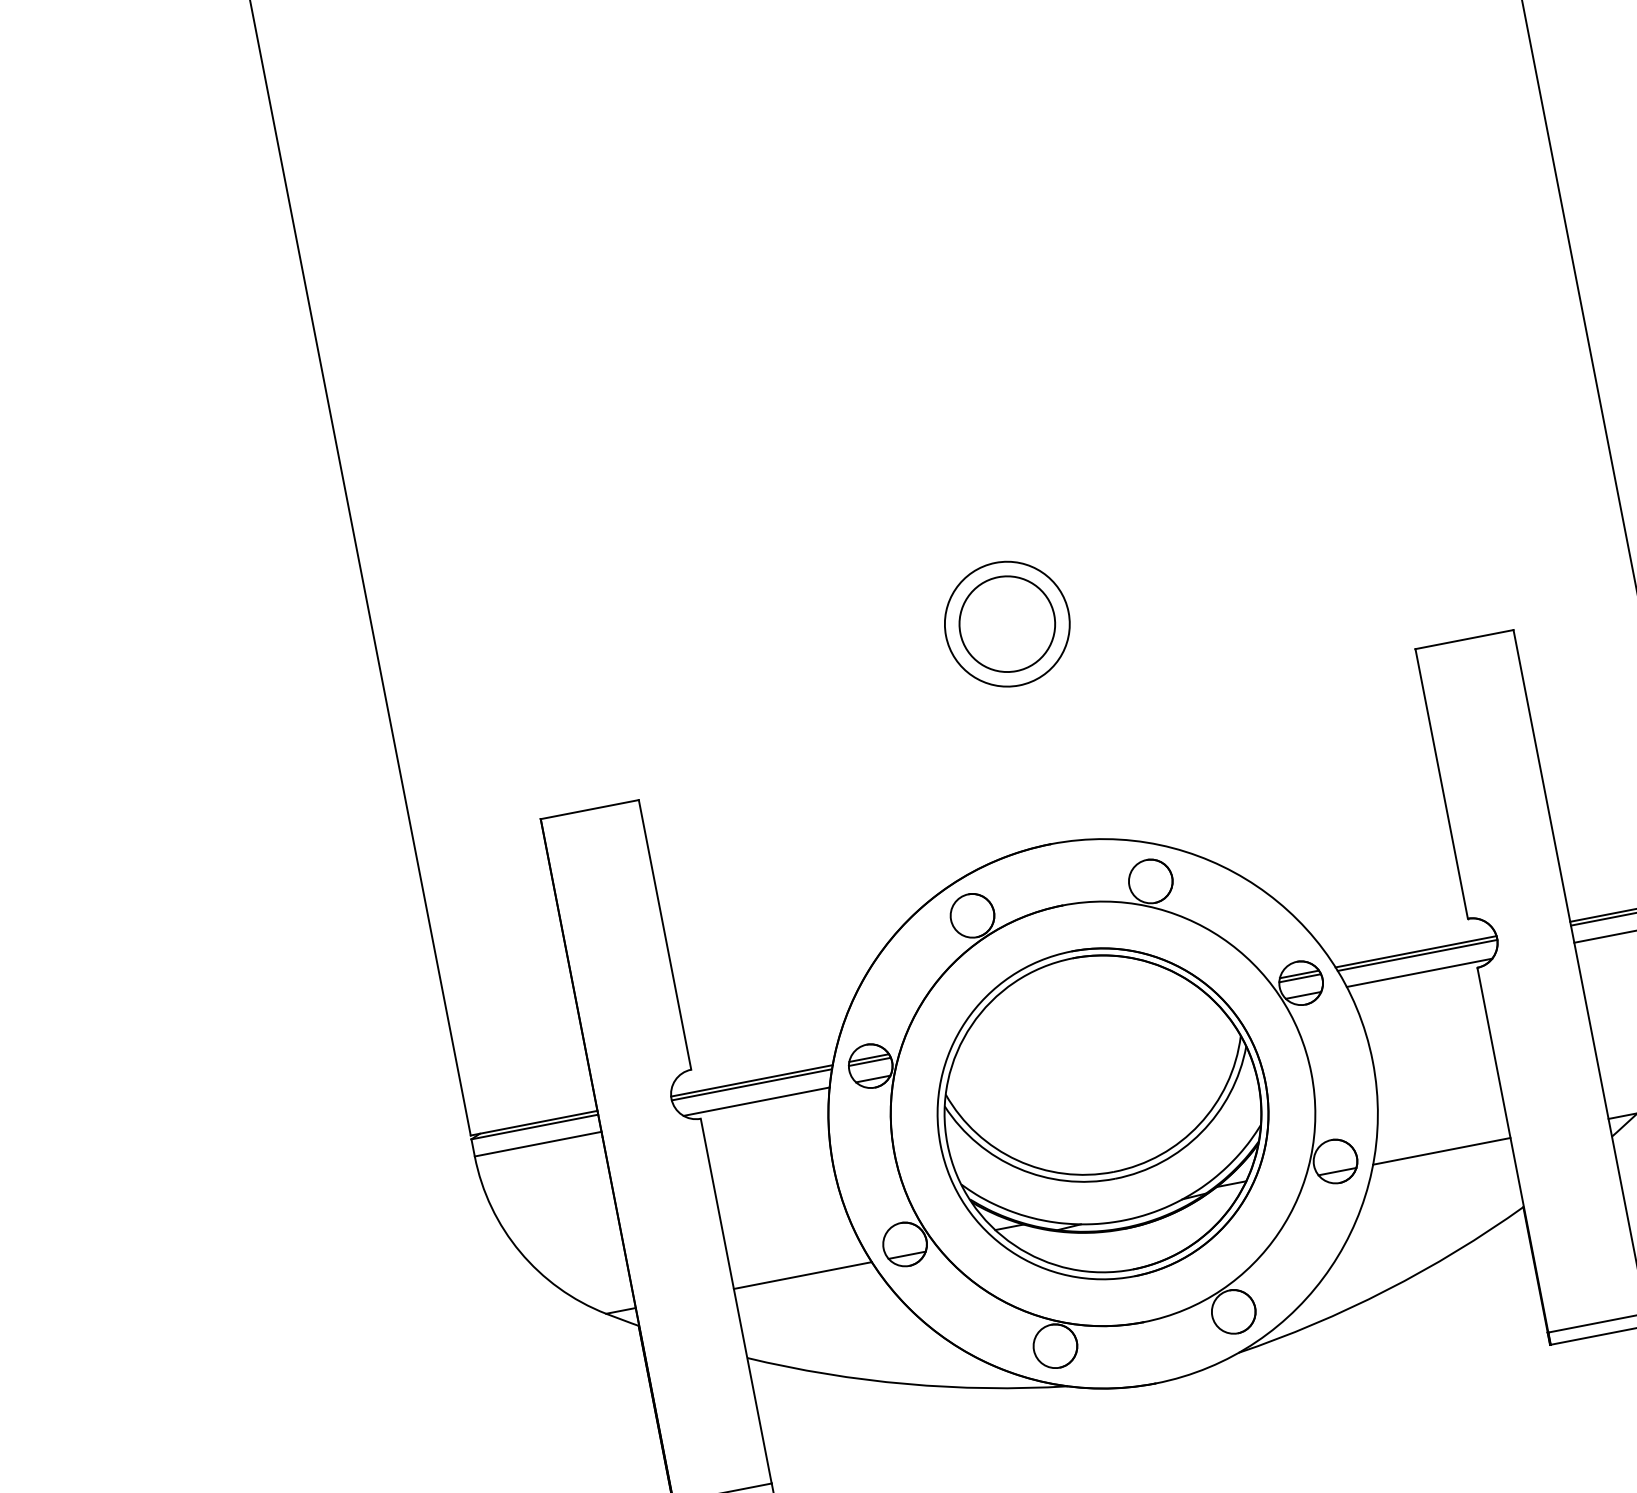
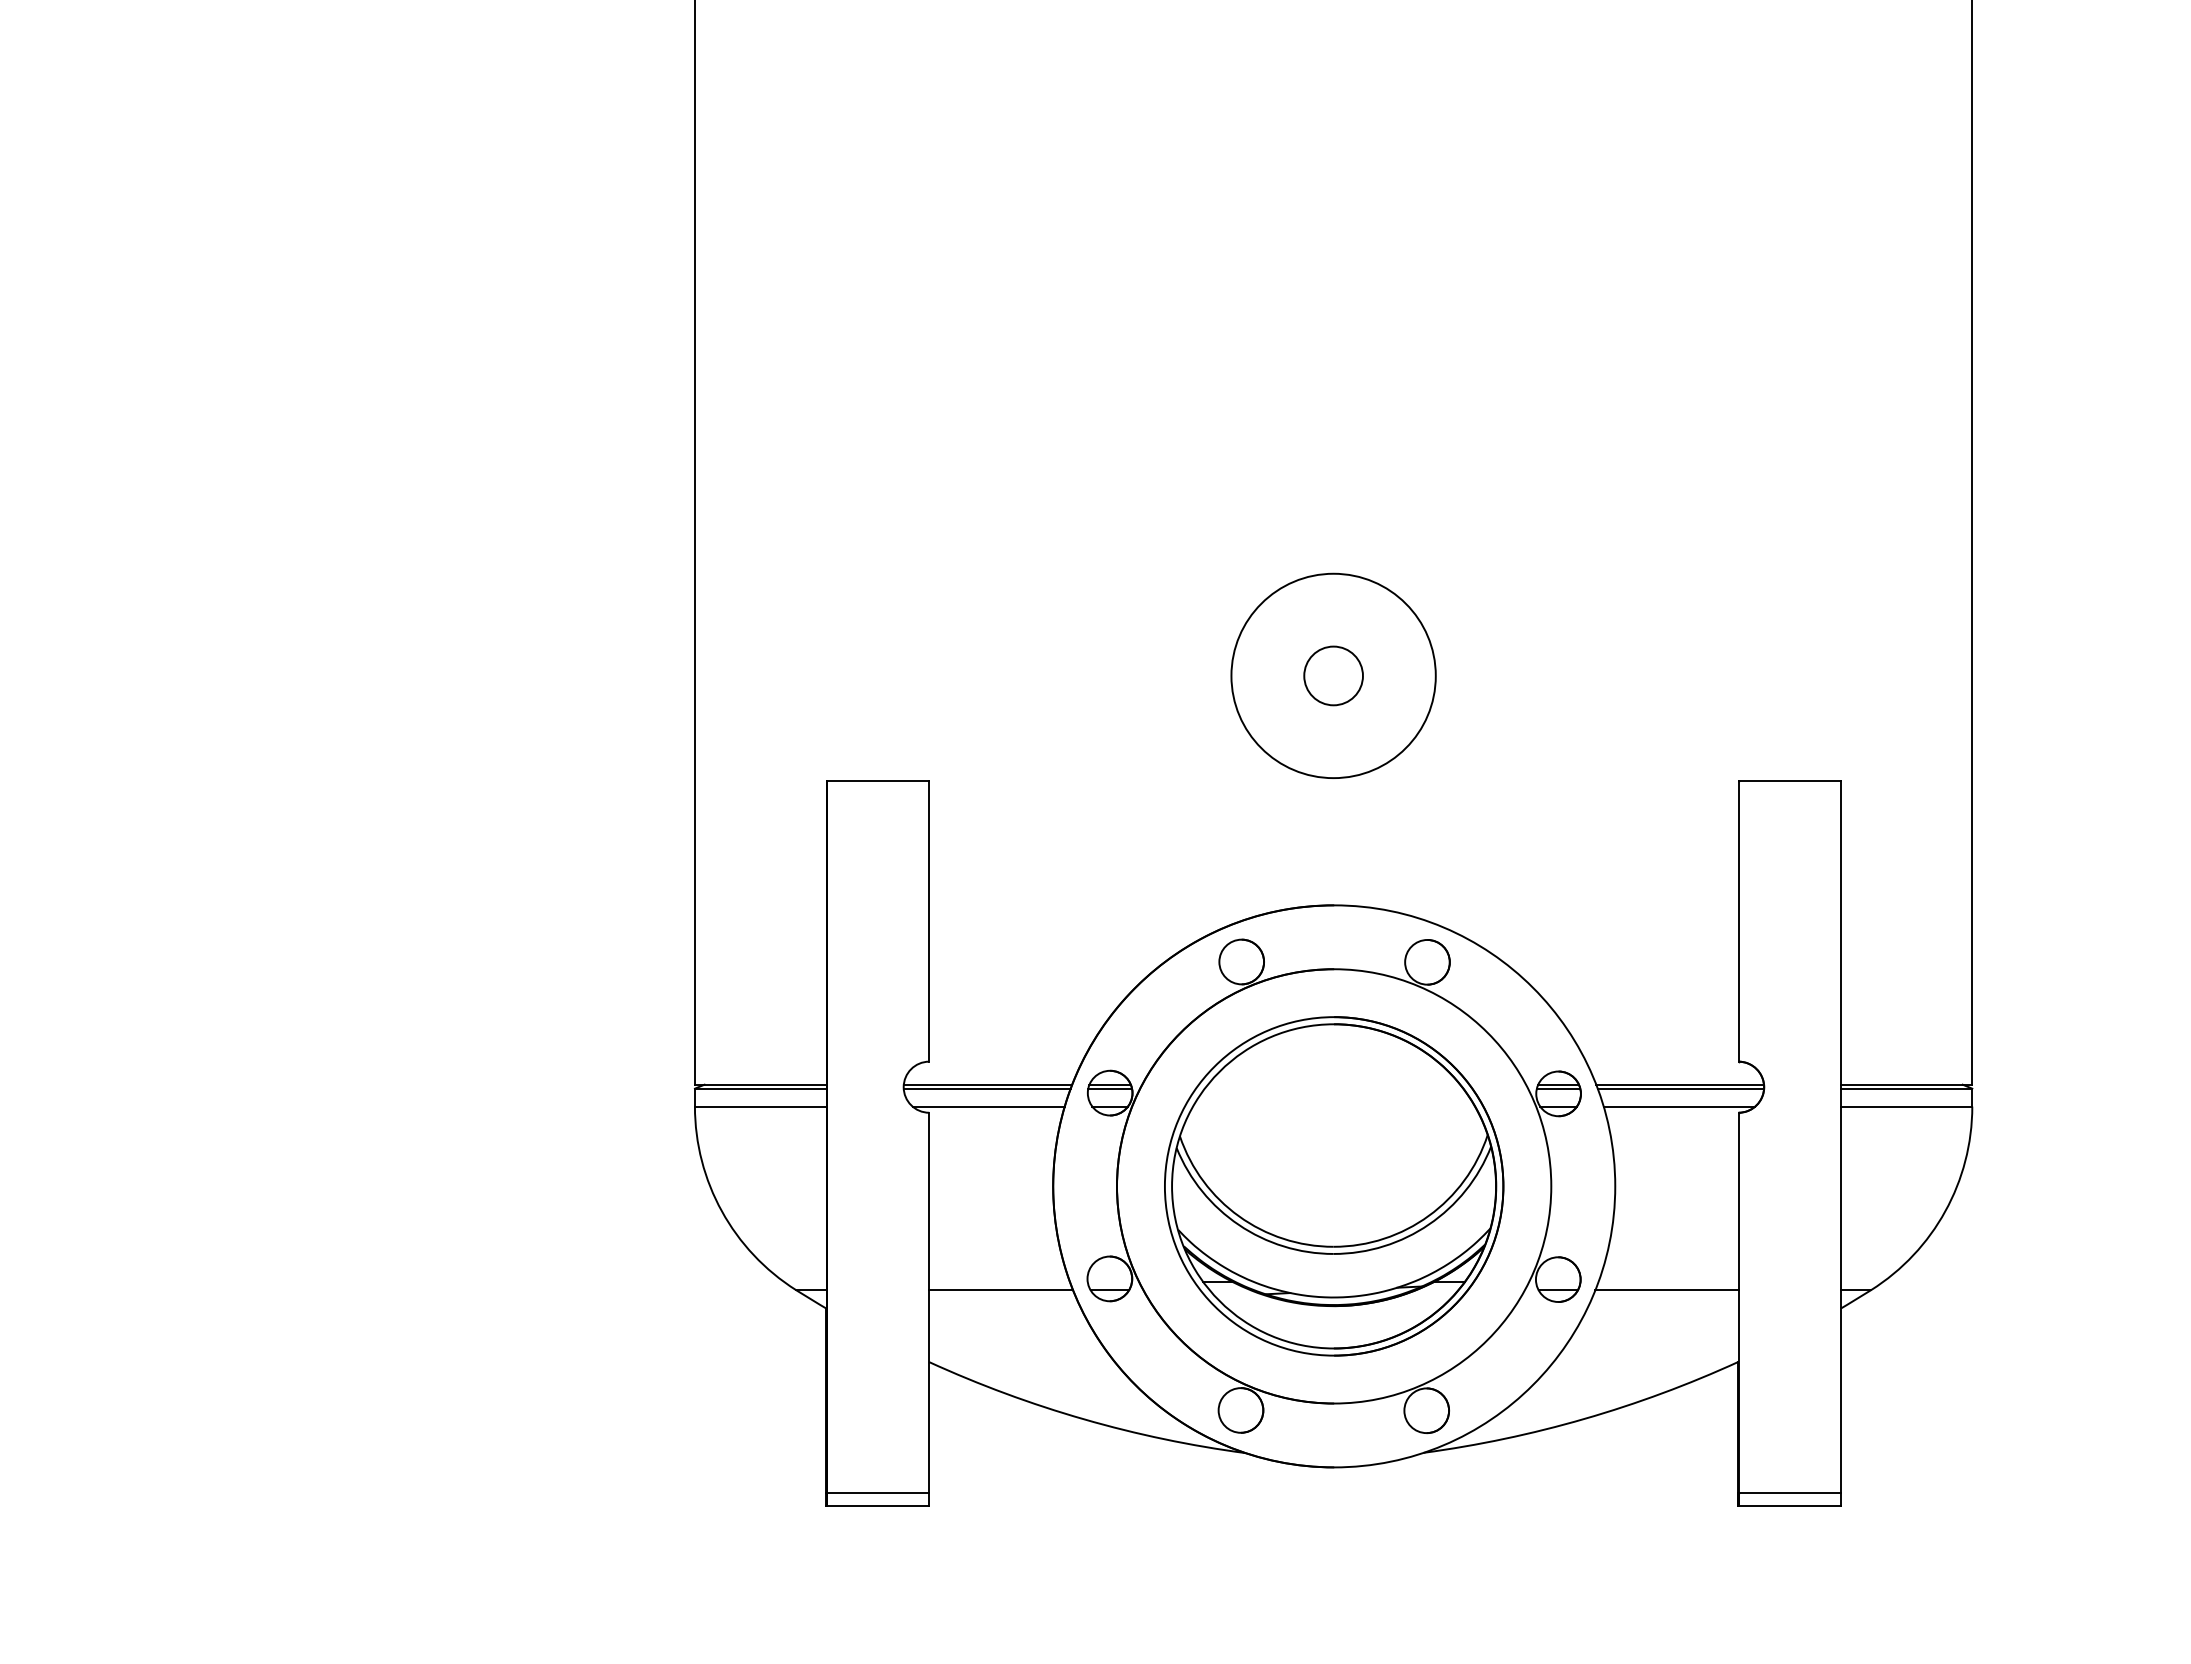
circle: (1007, 623) -> (1333, 675), size x0.6
circle: (1007, 623) -> (1333, 675), size x1.6

